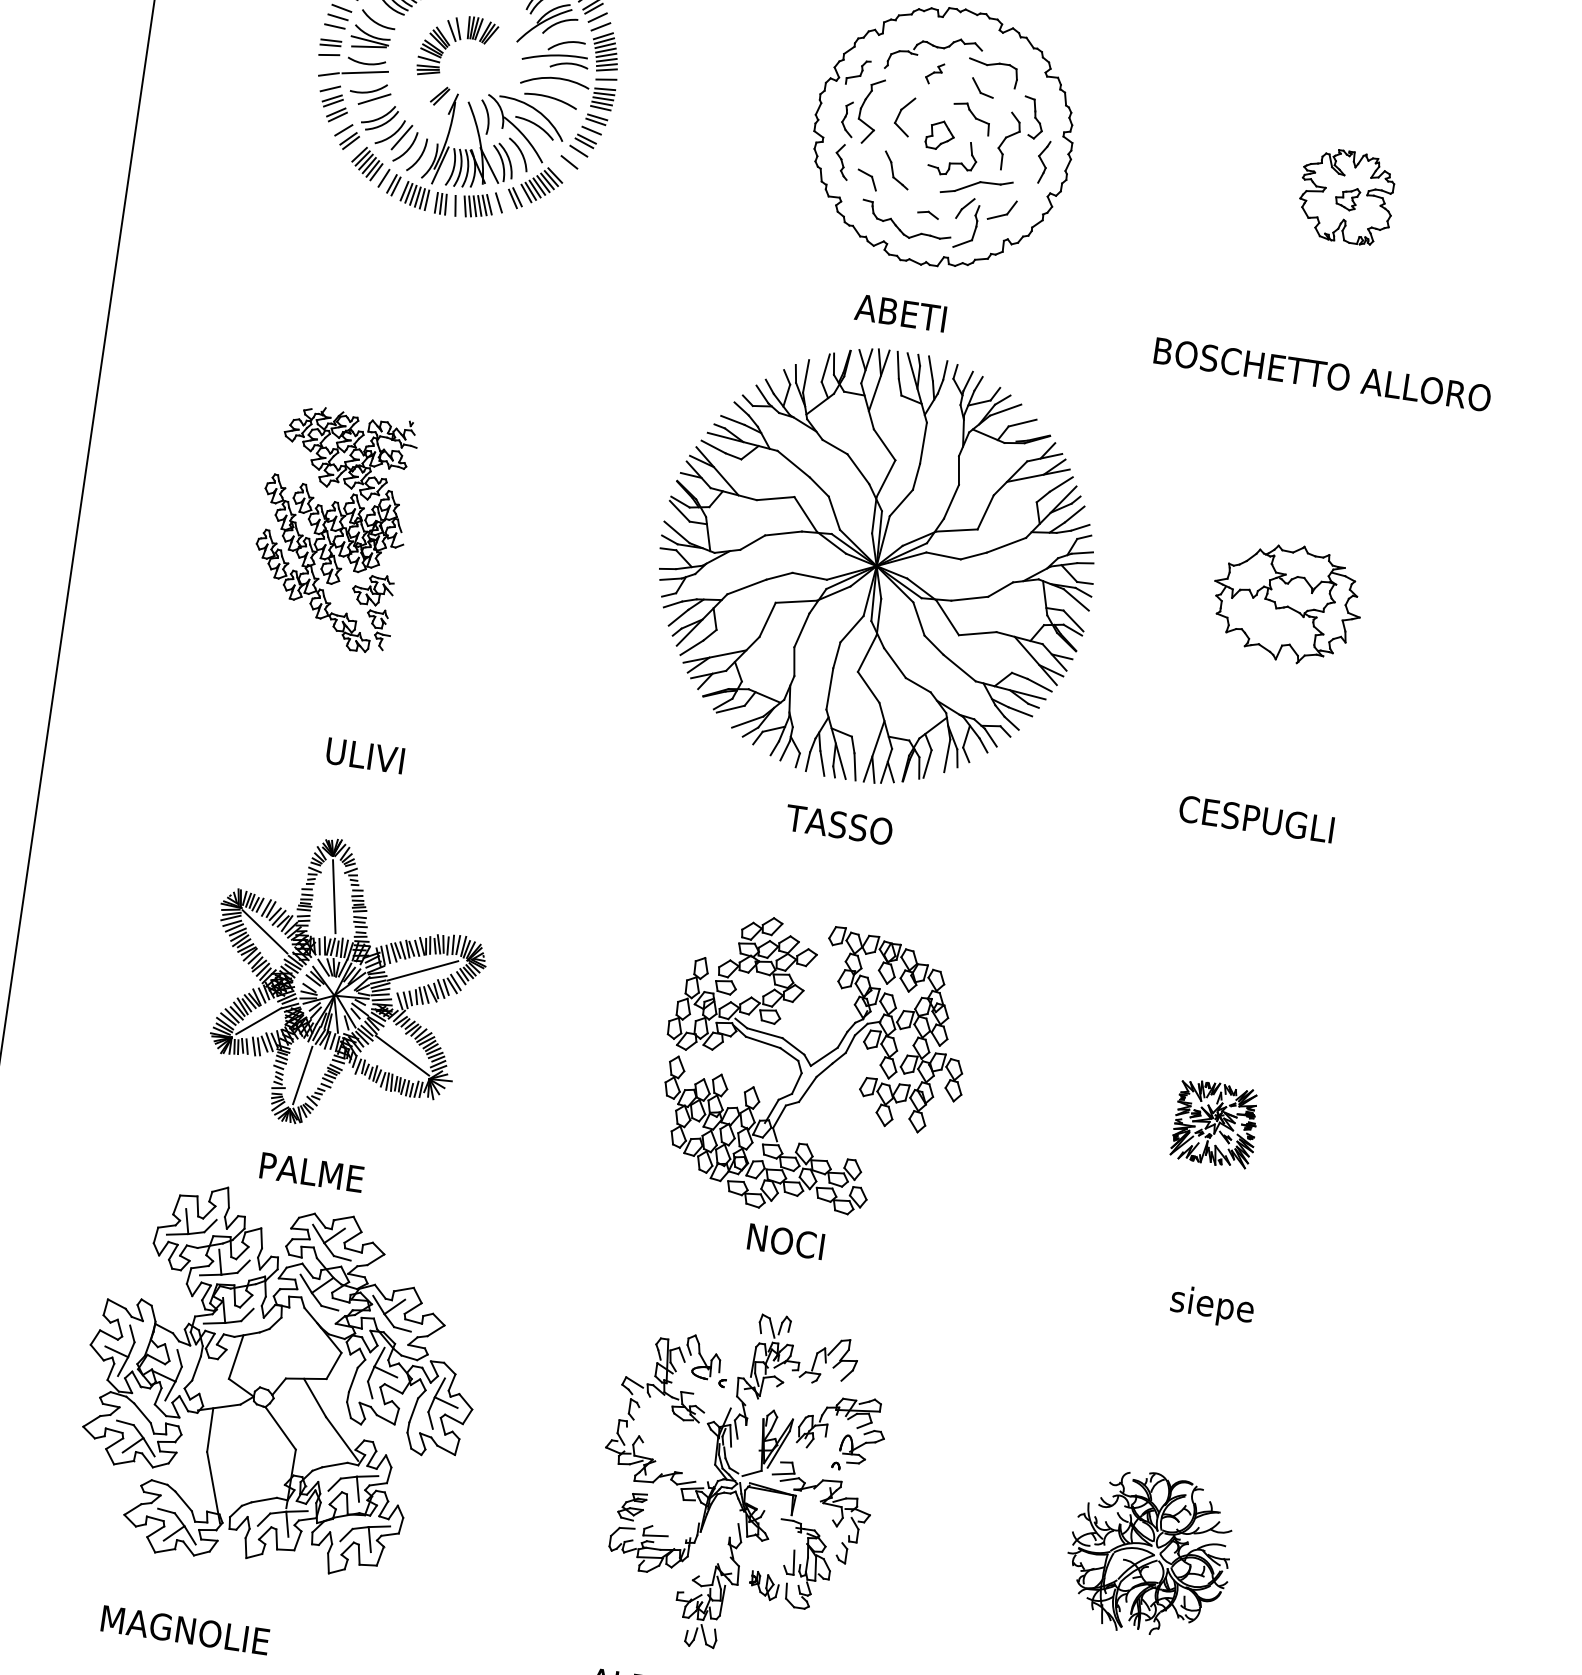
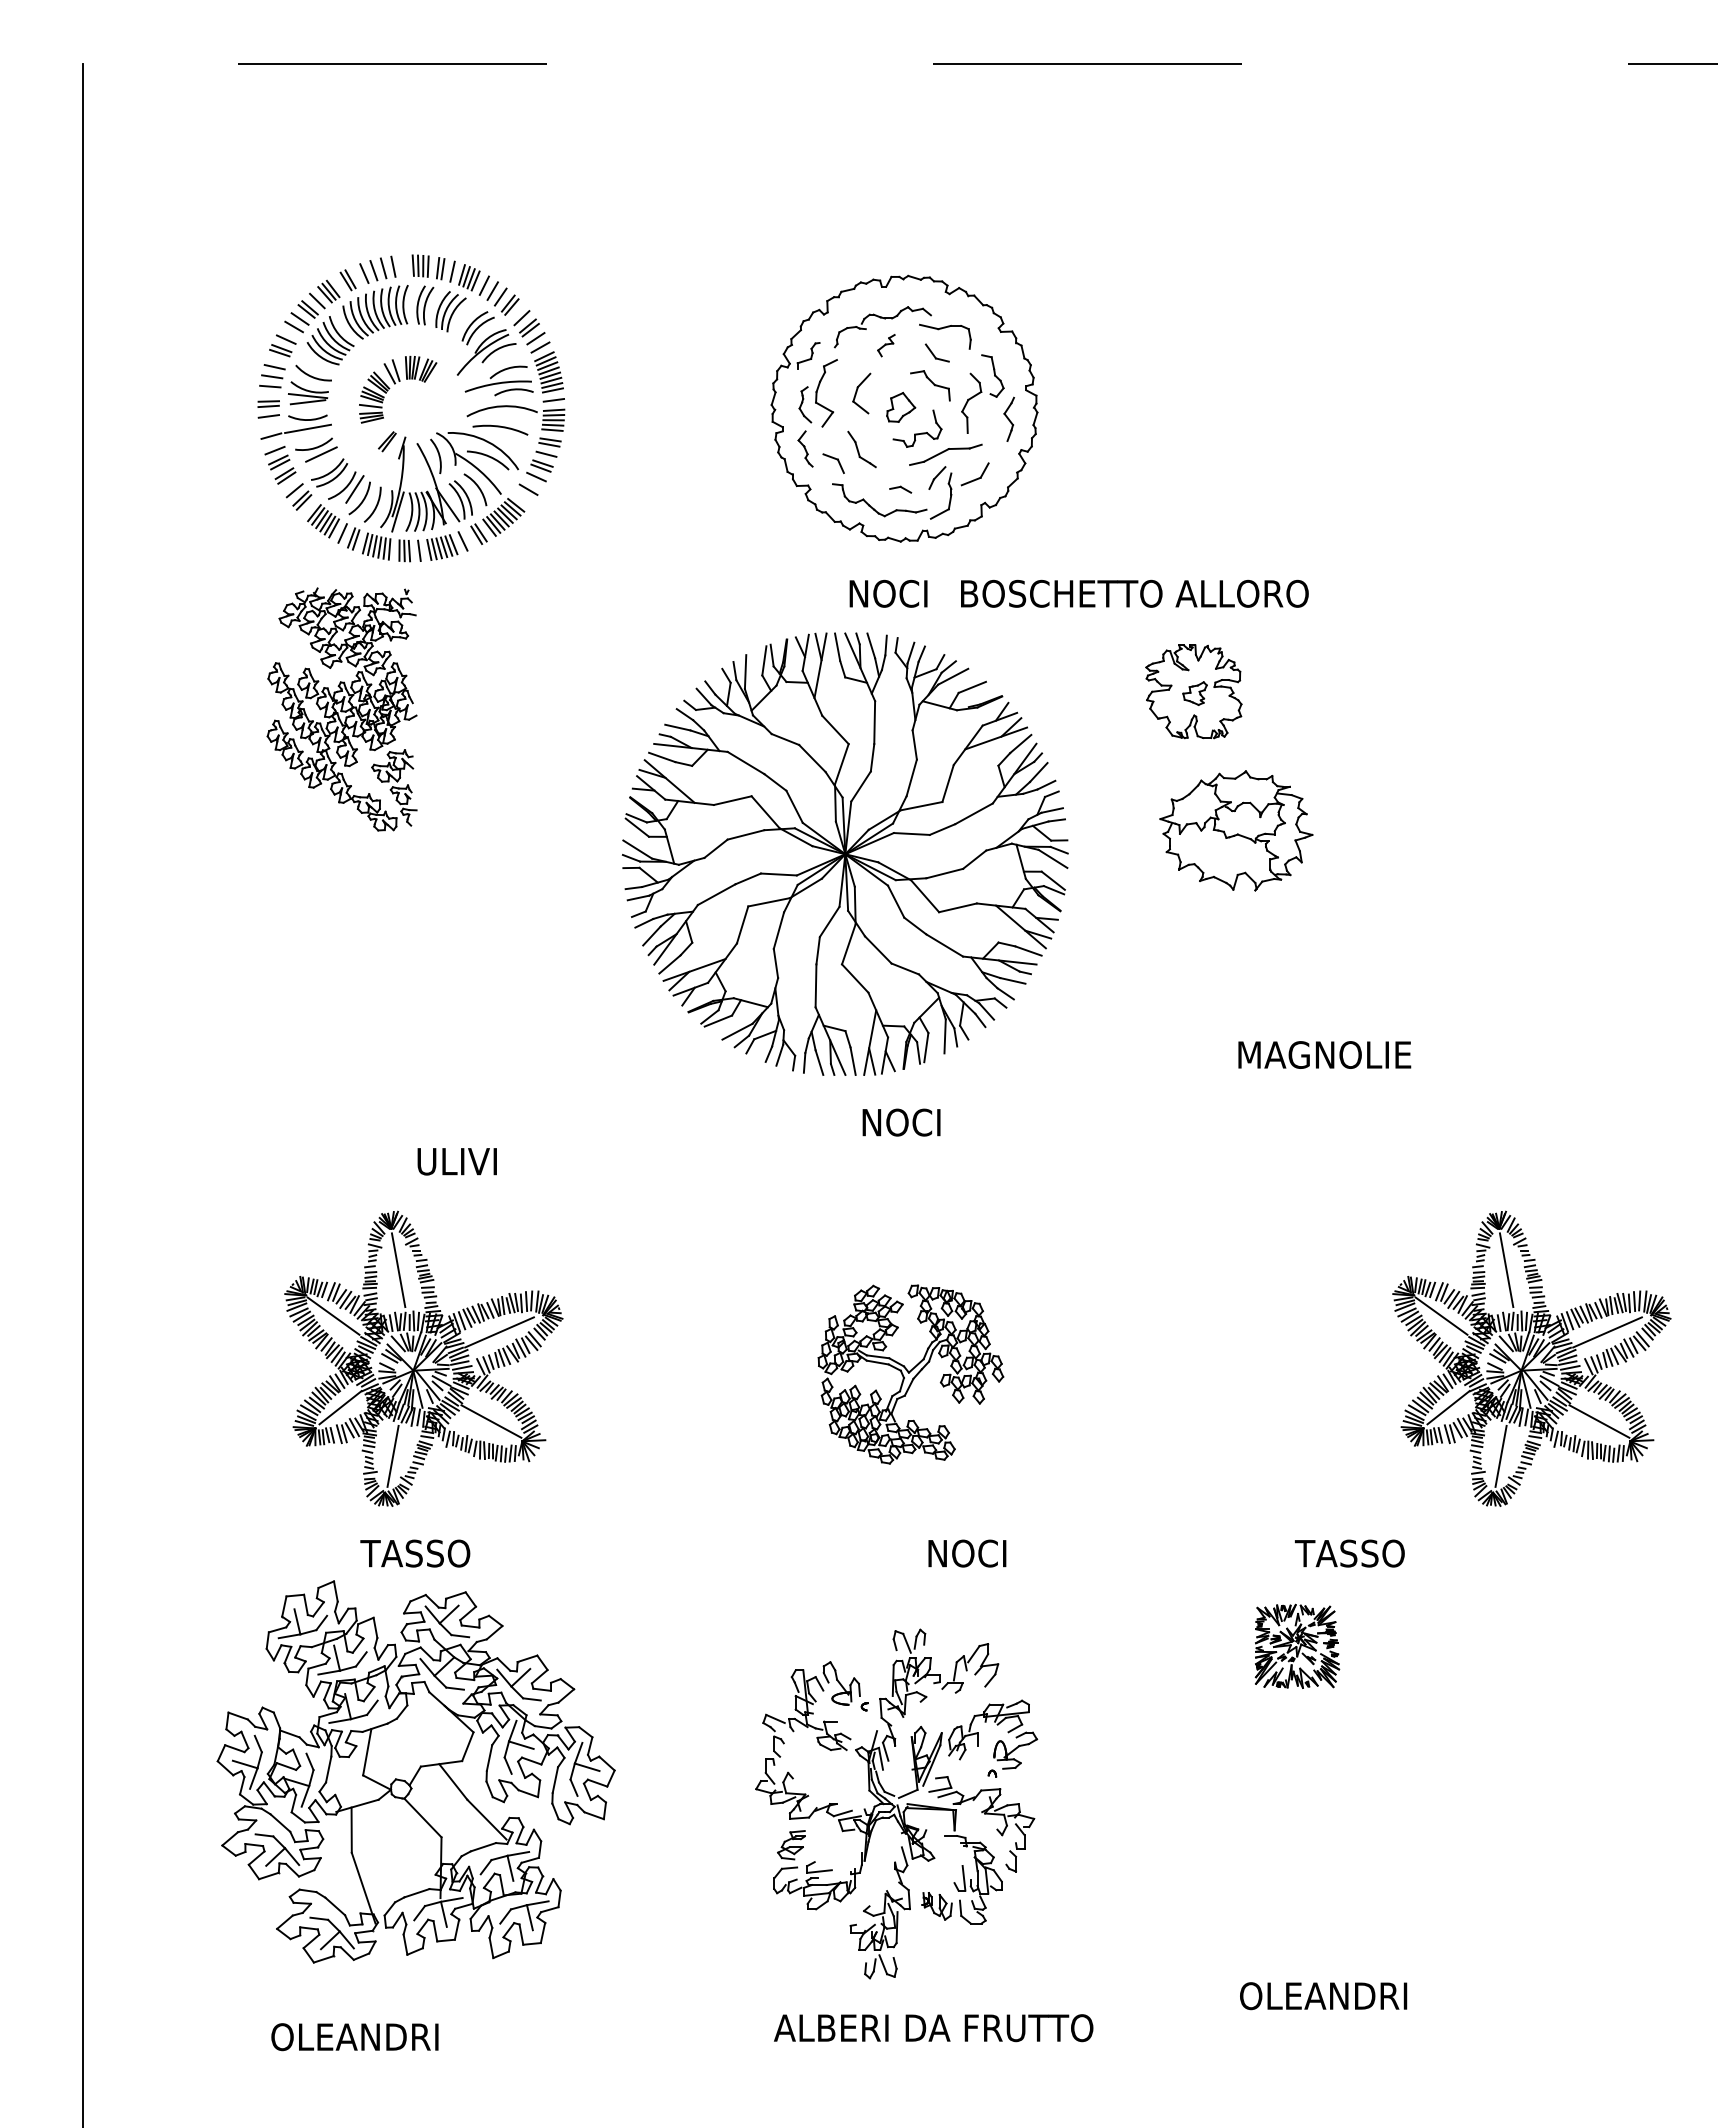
part: (1346, 196) -> (1193, 691), moved
text: (899, 312) -> (886, 593), ABETI -> NOCI
text: (1322, 374) -> (1134, 593), moved
part: (331, 528) -> (341, 709), moved
part: (875, 565) -> (844, 853), moved
part: (1287, 602) -> (1236, 830), moved
text: (364, 755) -> (456, 1161), moved
text: (1257, 818) -> (1324, 1054), CESPUGLI -> MAGNOLIE
text: (839, 824) -> (900, 1122), TASSO -> NOCI
part: (813, 1069) -> (910, 1374), size x0.6
part: (1216, 1123) -> (1297, 1645), moved
part: (1414, 1141) -> (1531, 1358), added
text: (310, 1172) -> (415, 1553), PALME -> TASSO
text: (786, 1241) -> (967, 1553), moved
text: (1211, 1306) -> (1349, 1556), siepe -> TASSO
part: (1149, 1553) -> (1323, 1816), removed
text: (184, 1630) -> (355, 2037), MAGNOLIE -> OLEANDRI

